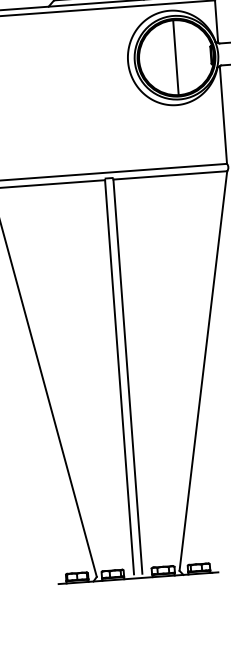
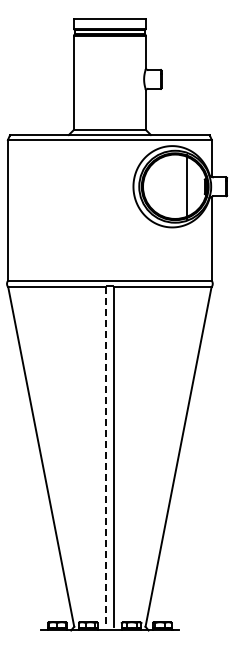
line: (175, 57) -> (186, 186), moved
line: (119, 377) -> (106, 457), solid -> dashed

